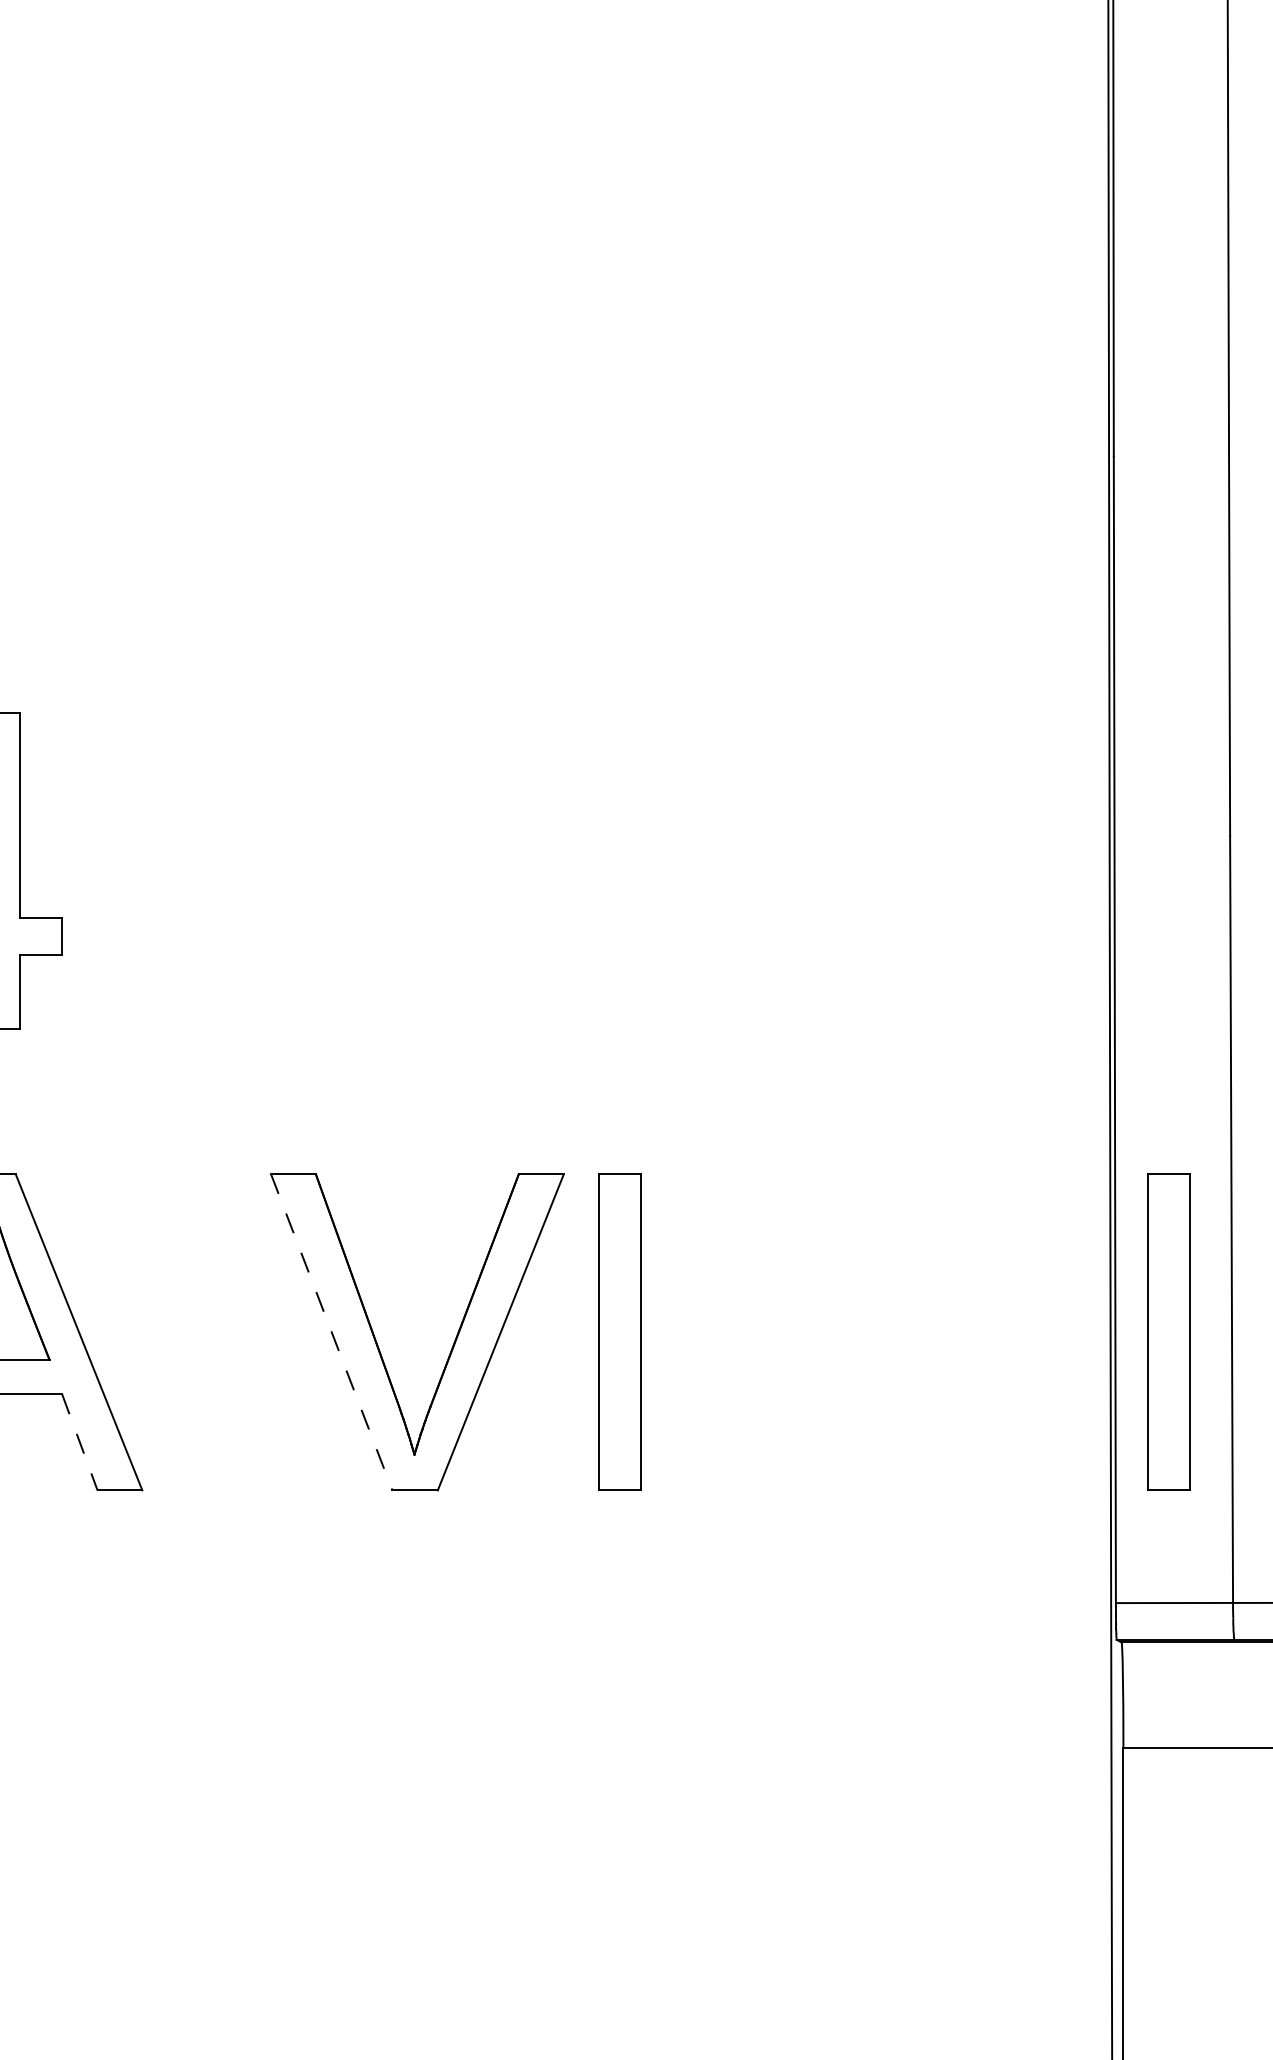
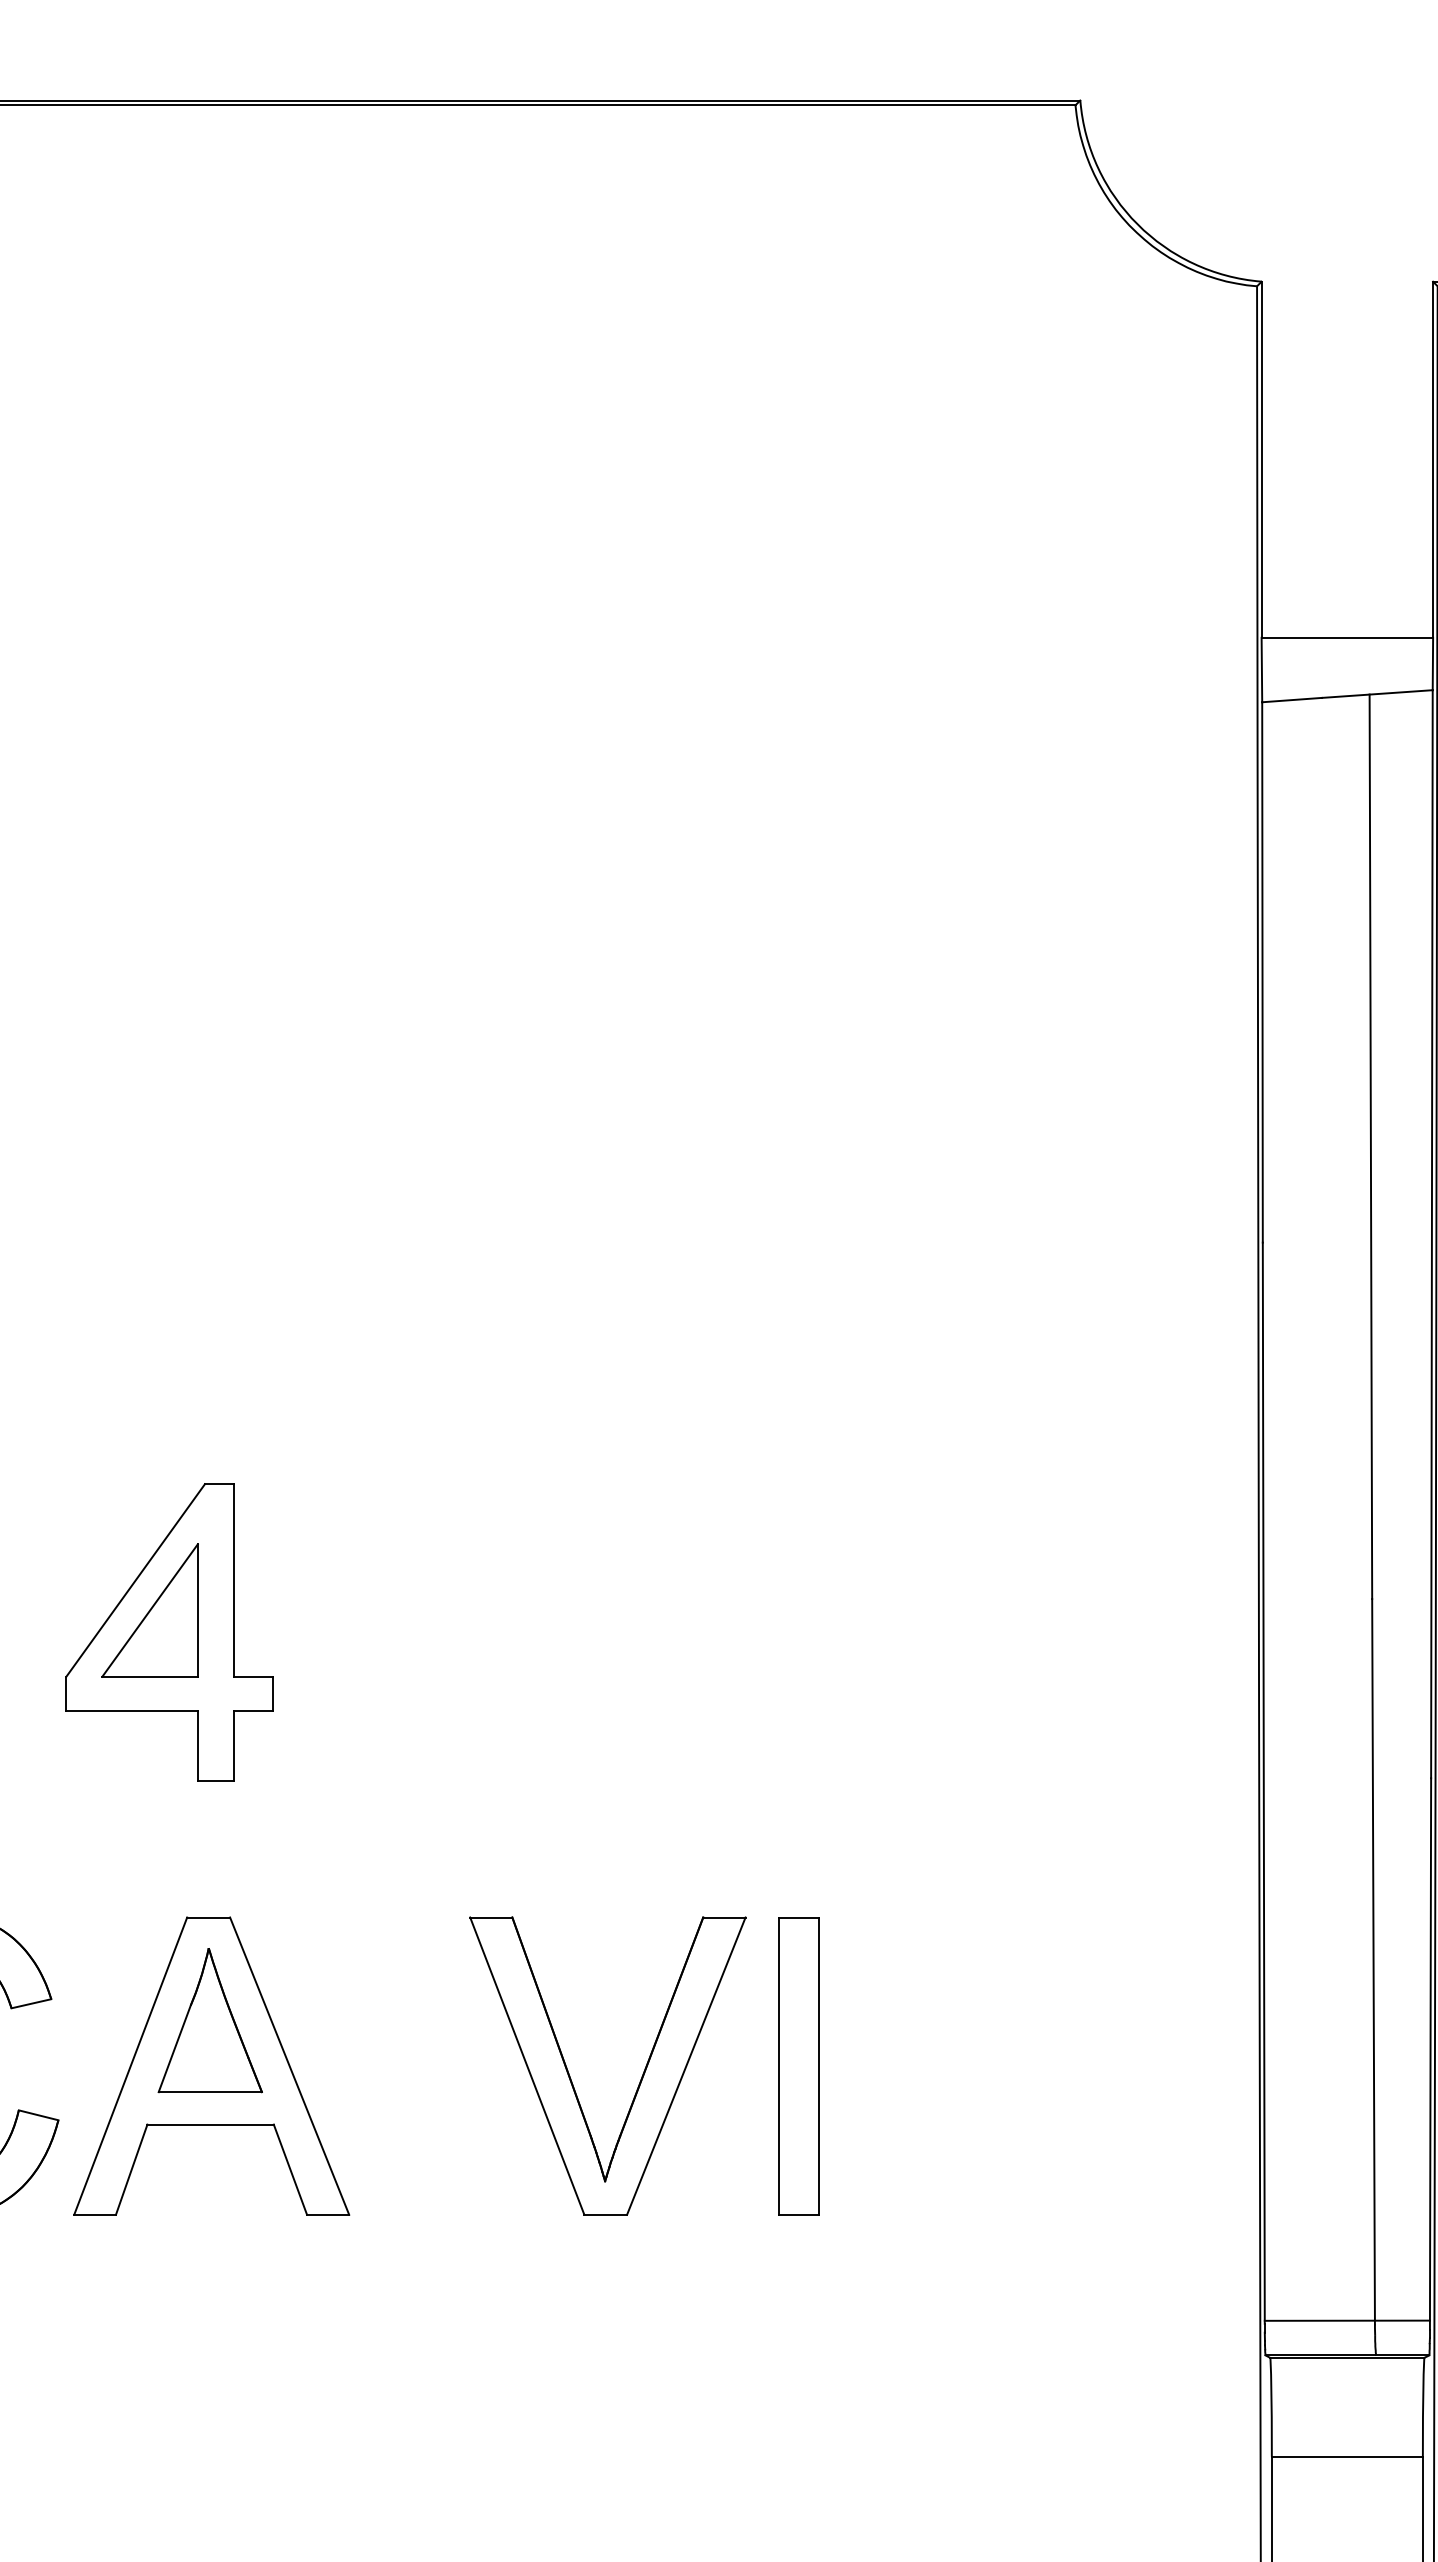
line: (331, 1332) -> (527, 2066), dashed -> solid
part: (1168, 1332) -> (1314, 2066), removed
line: (79, 1443) -> (290, 2170), dashed -> solid

